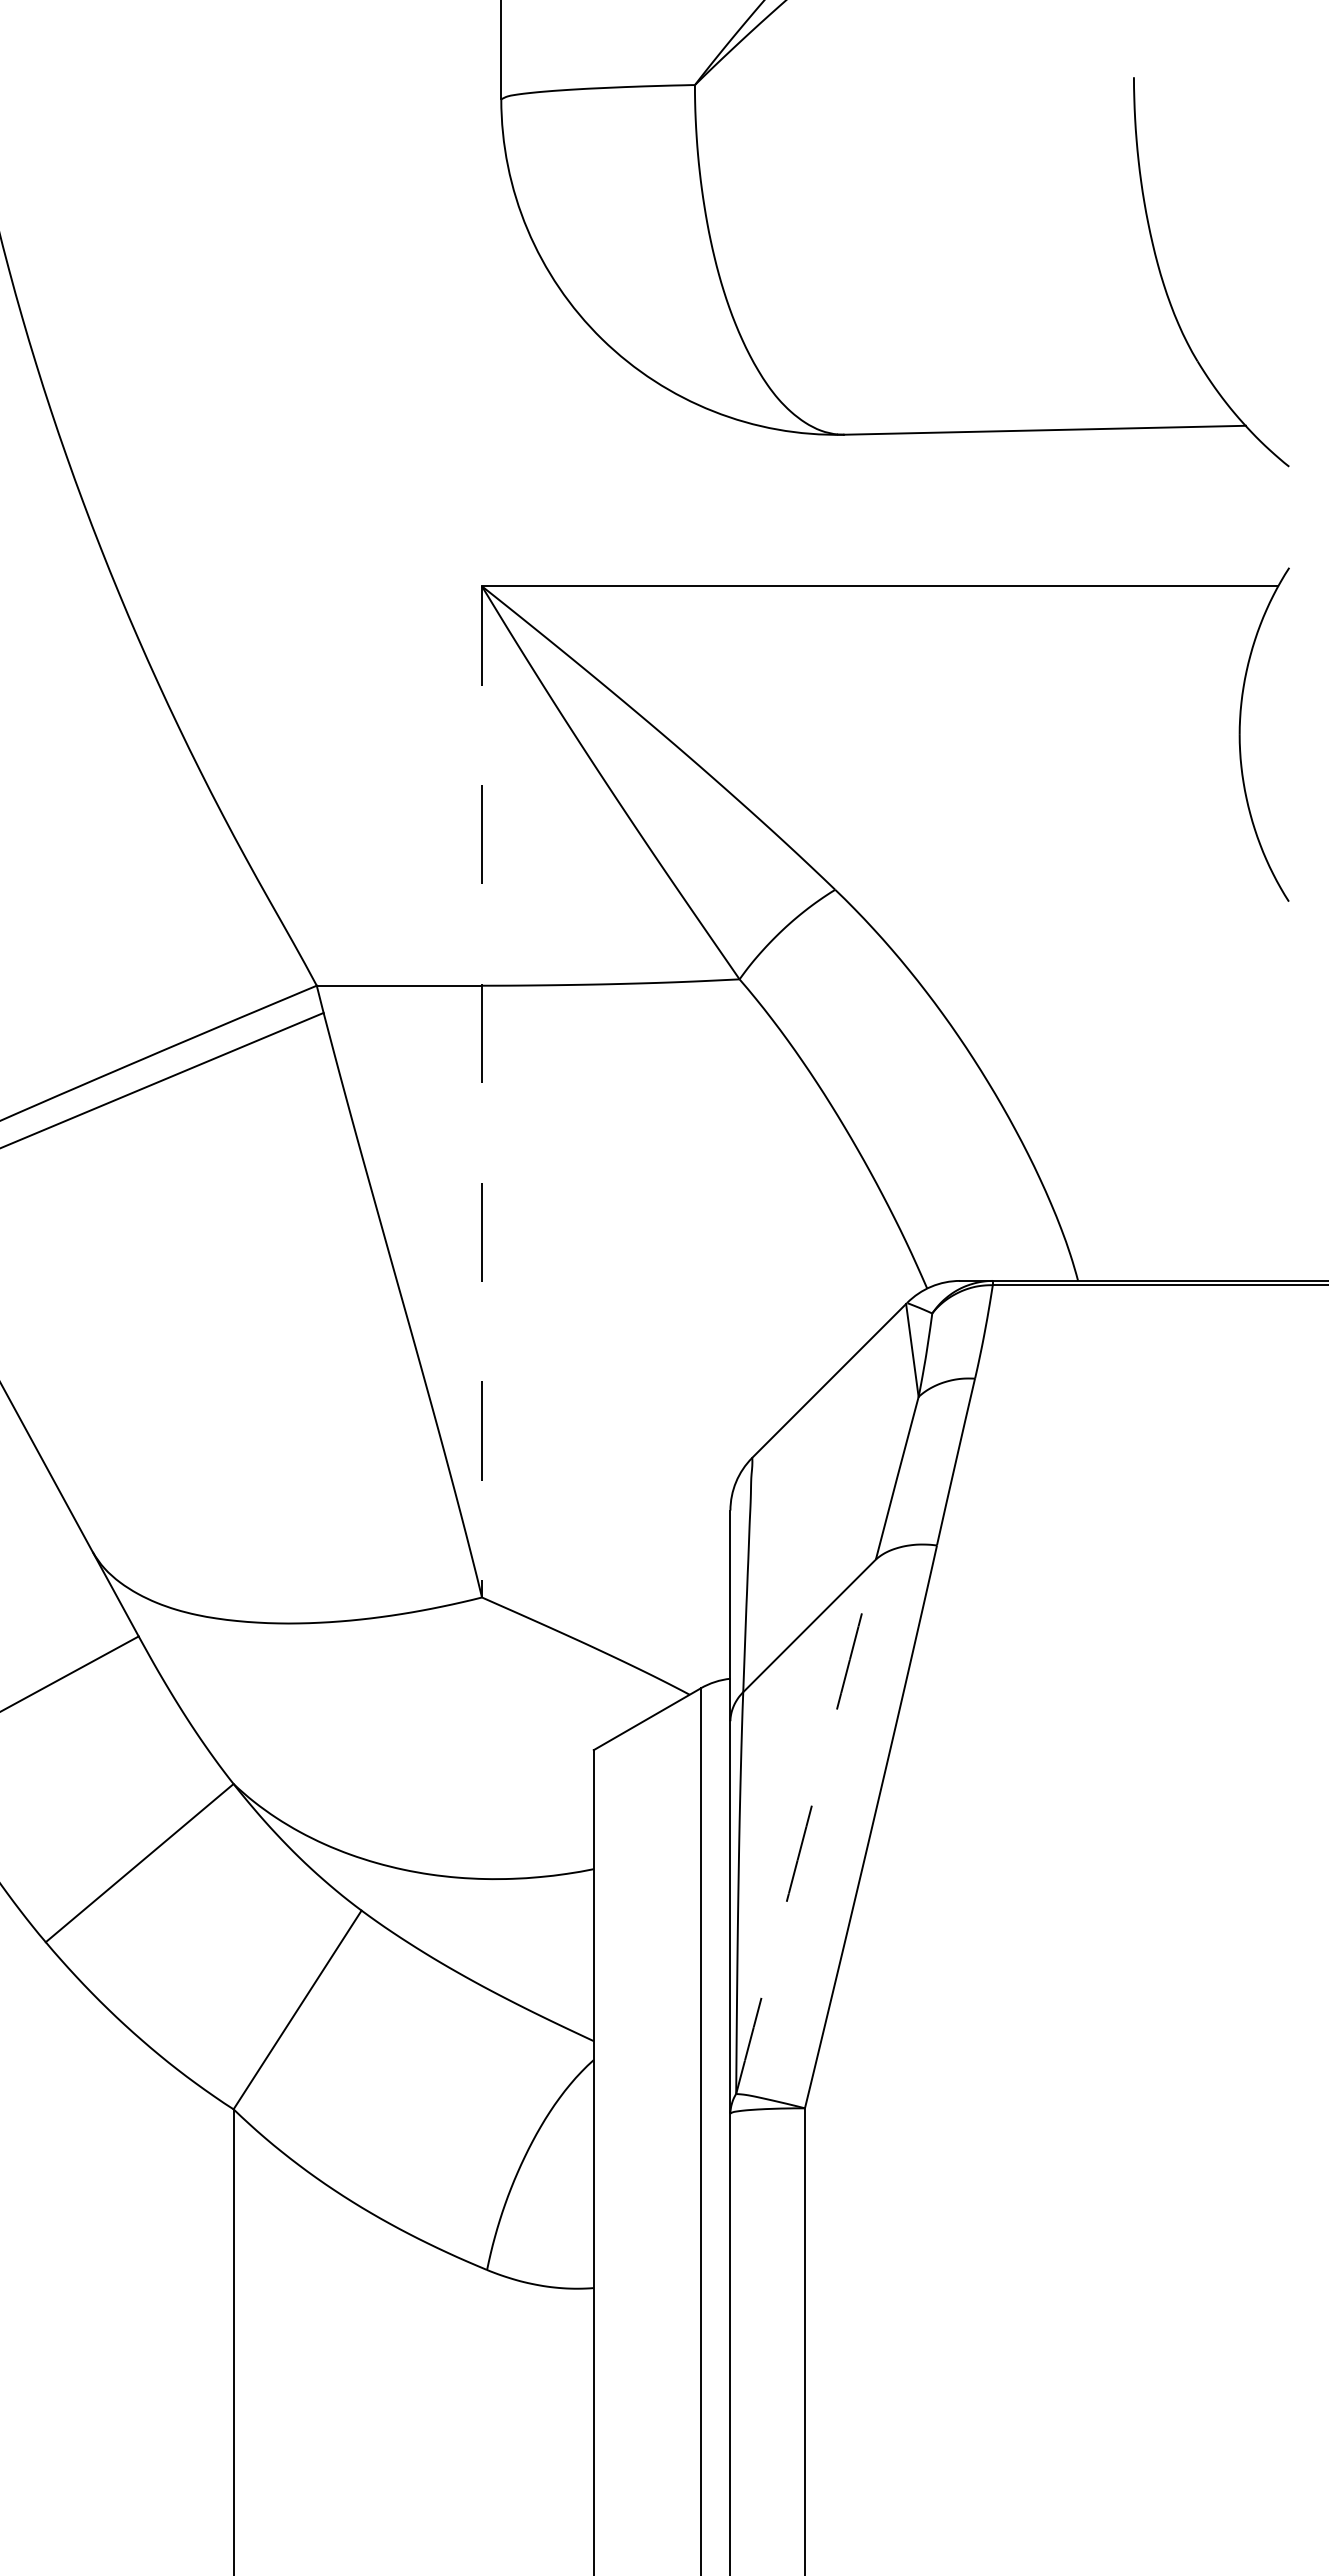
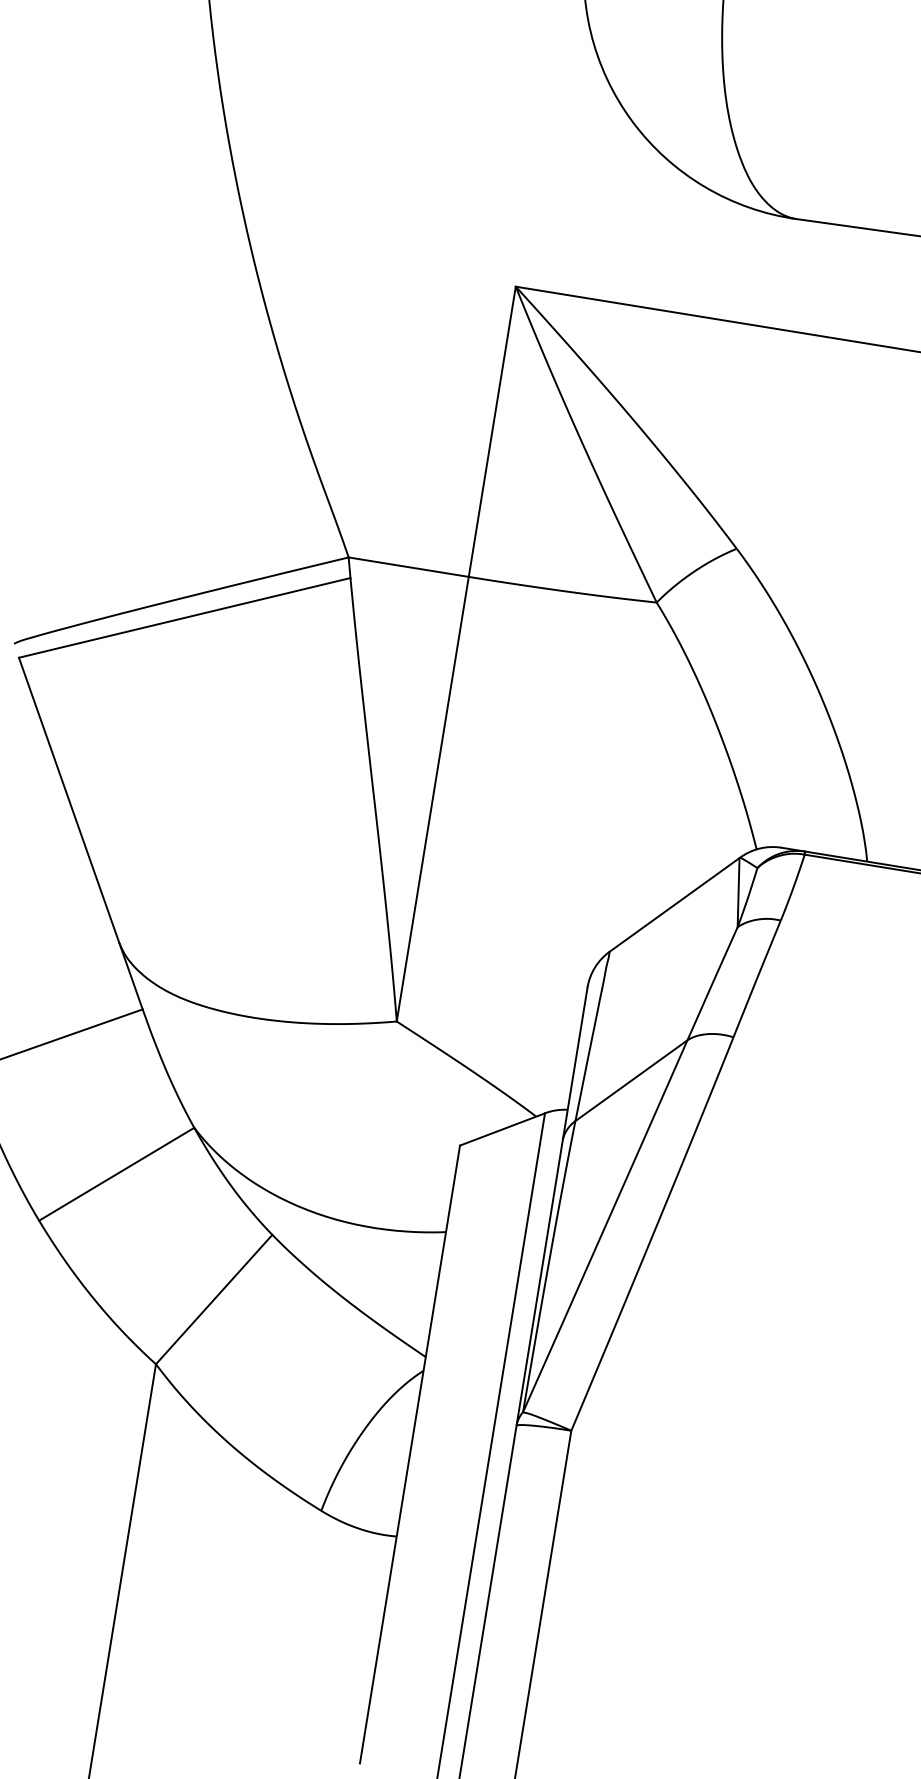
line: (482, 1091) -> (456, 653), dashed -> solid
arc: (806, 1826) -> (605, 1226), dashed -> solid

